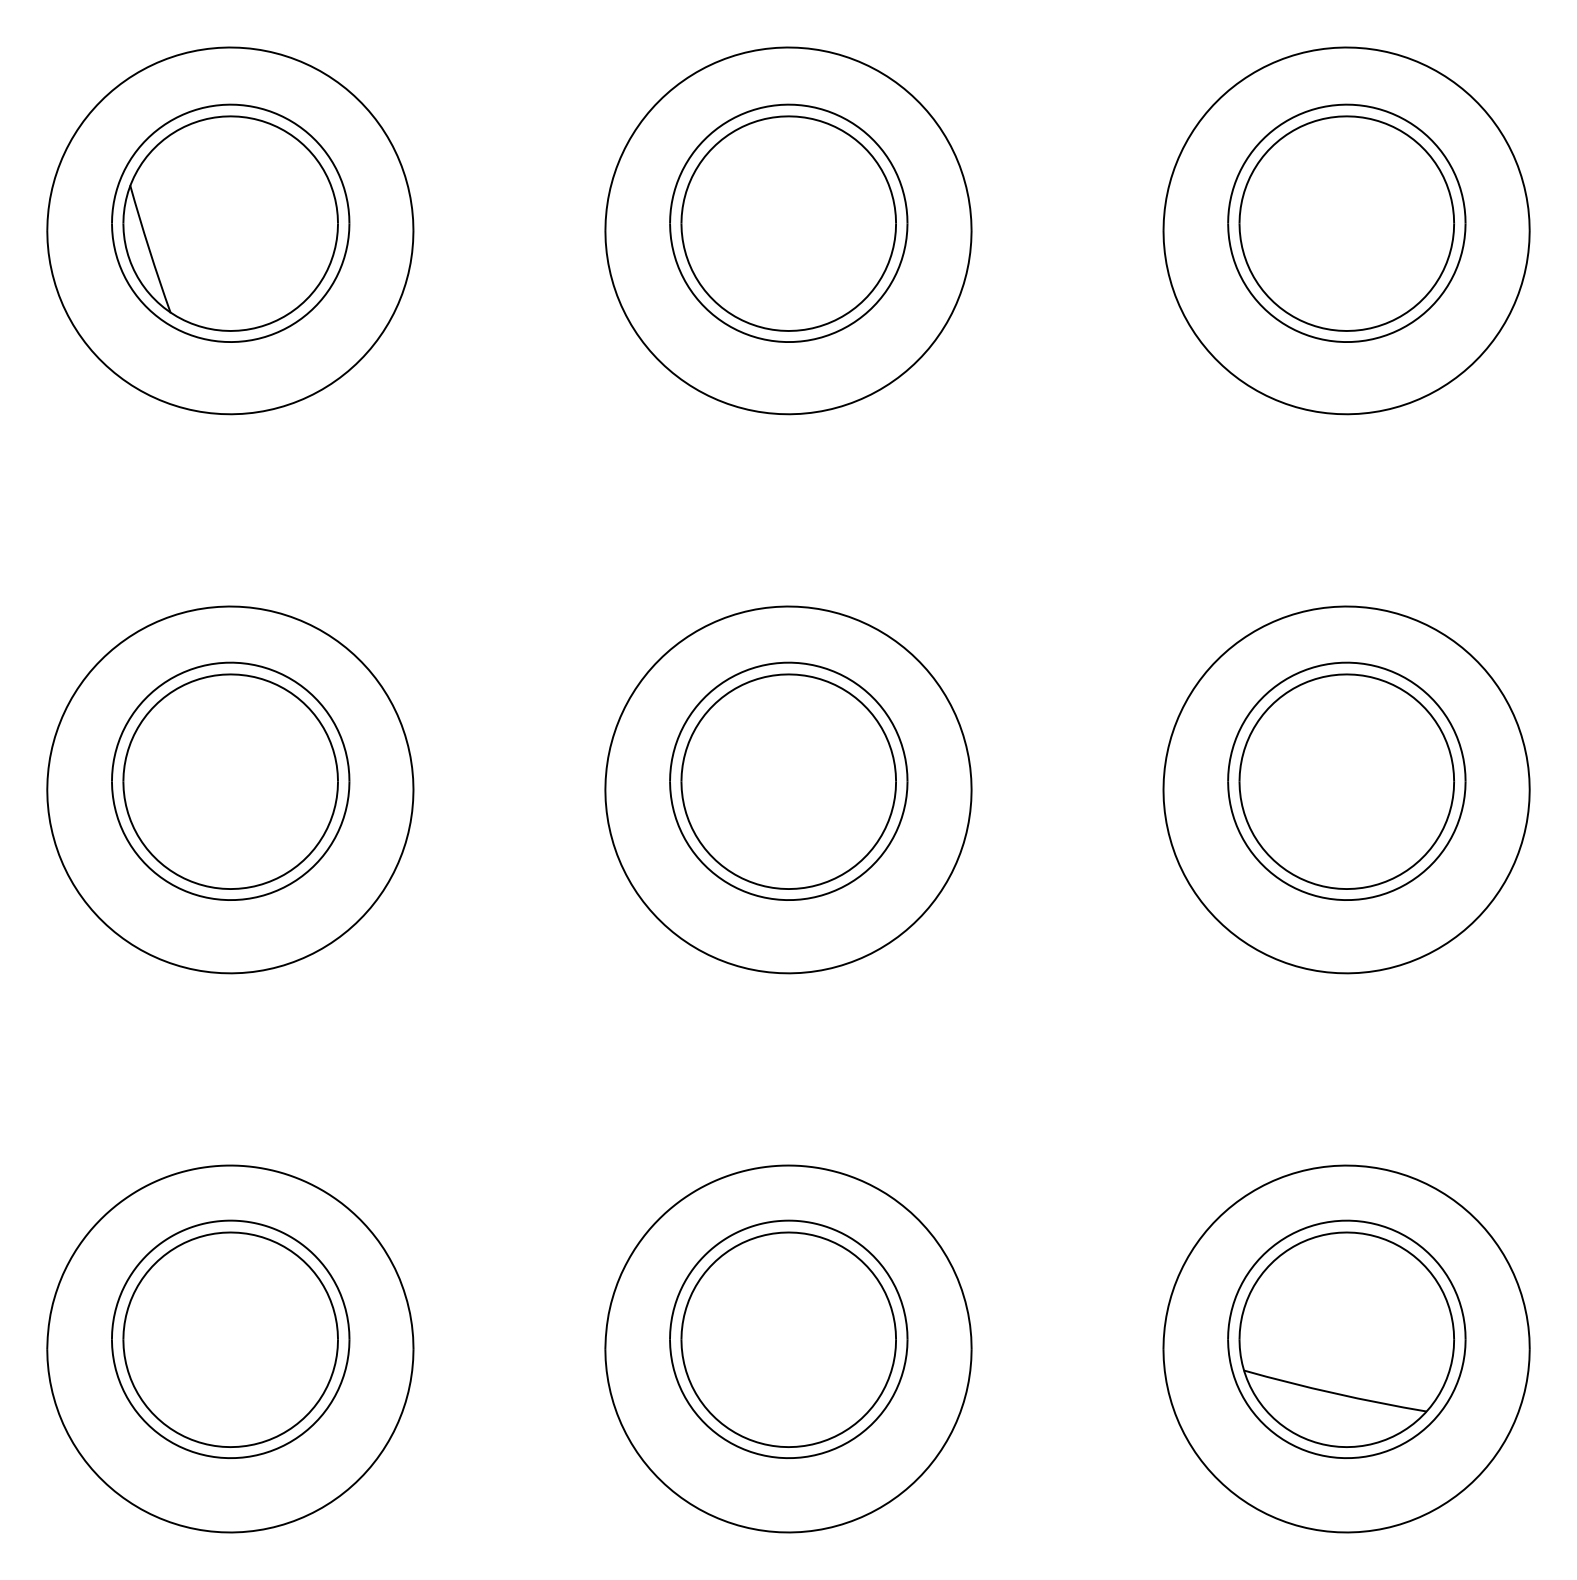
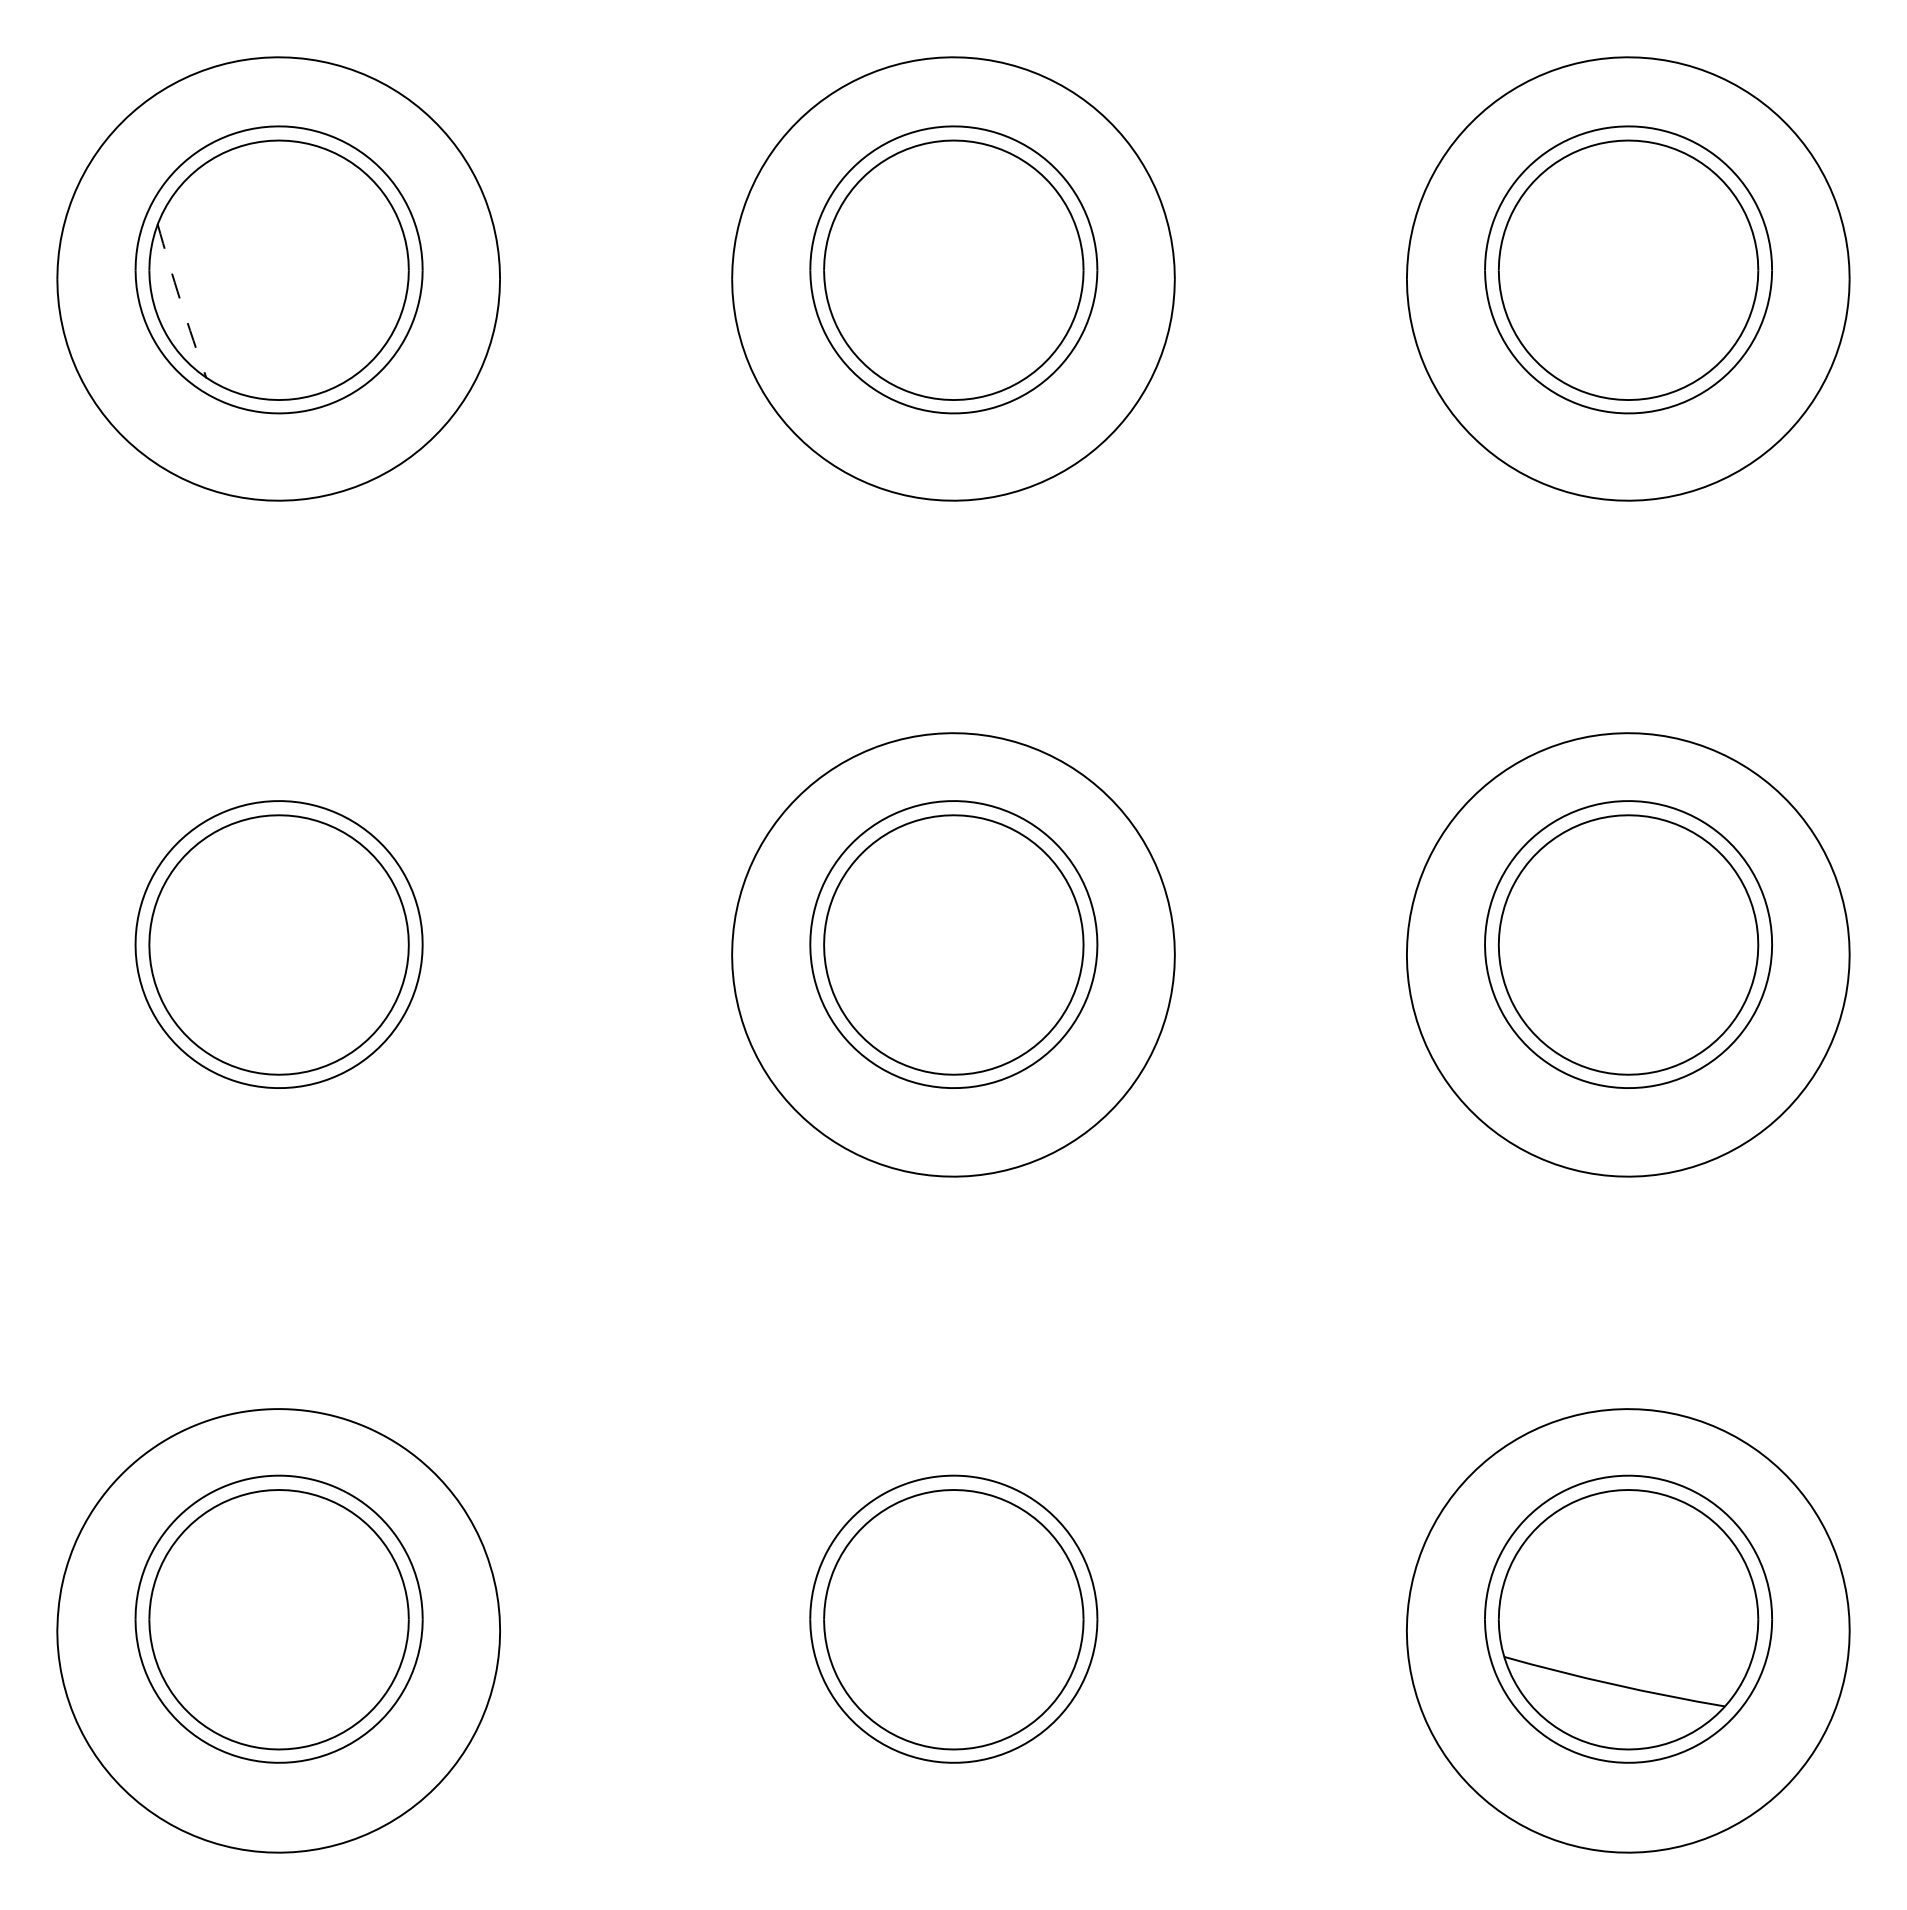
arc: (149, 249) -> (180, 301), solid -> dashed
part: (230, 789) -> (278, 954), removed
part: (788, 1348) -> (953, 1630), removed

